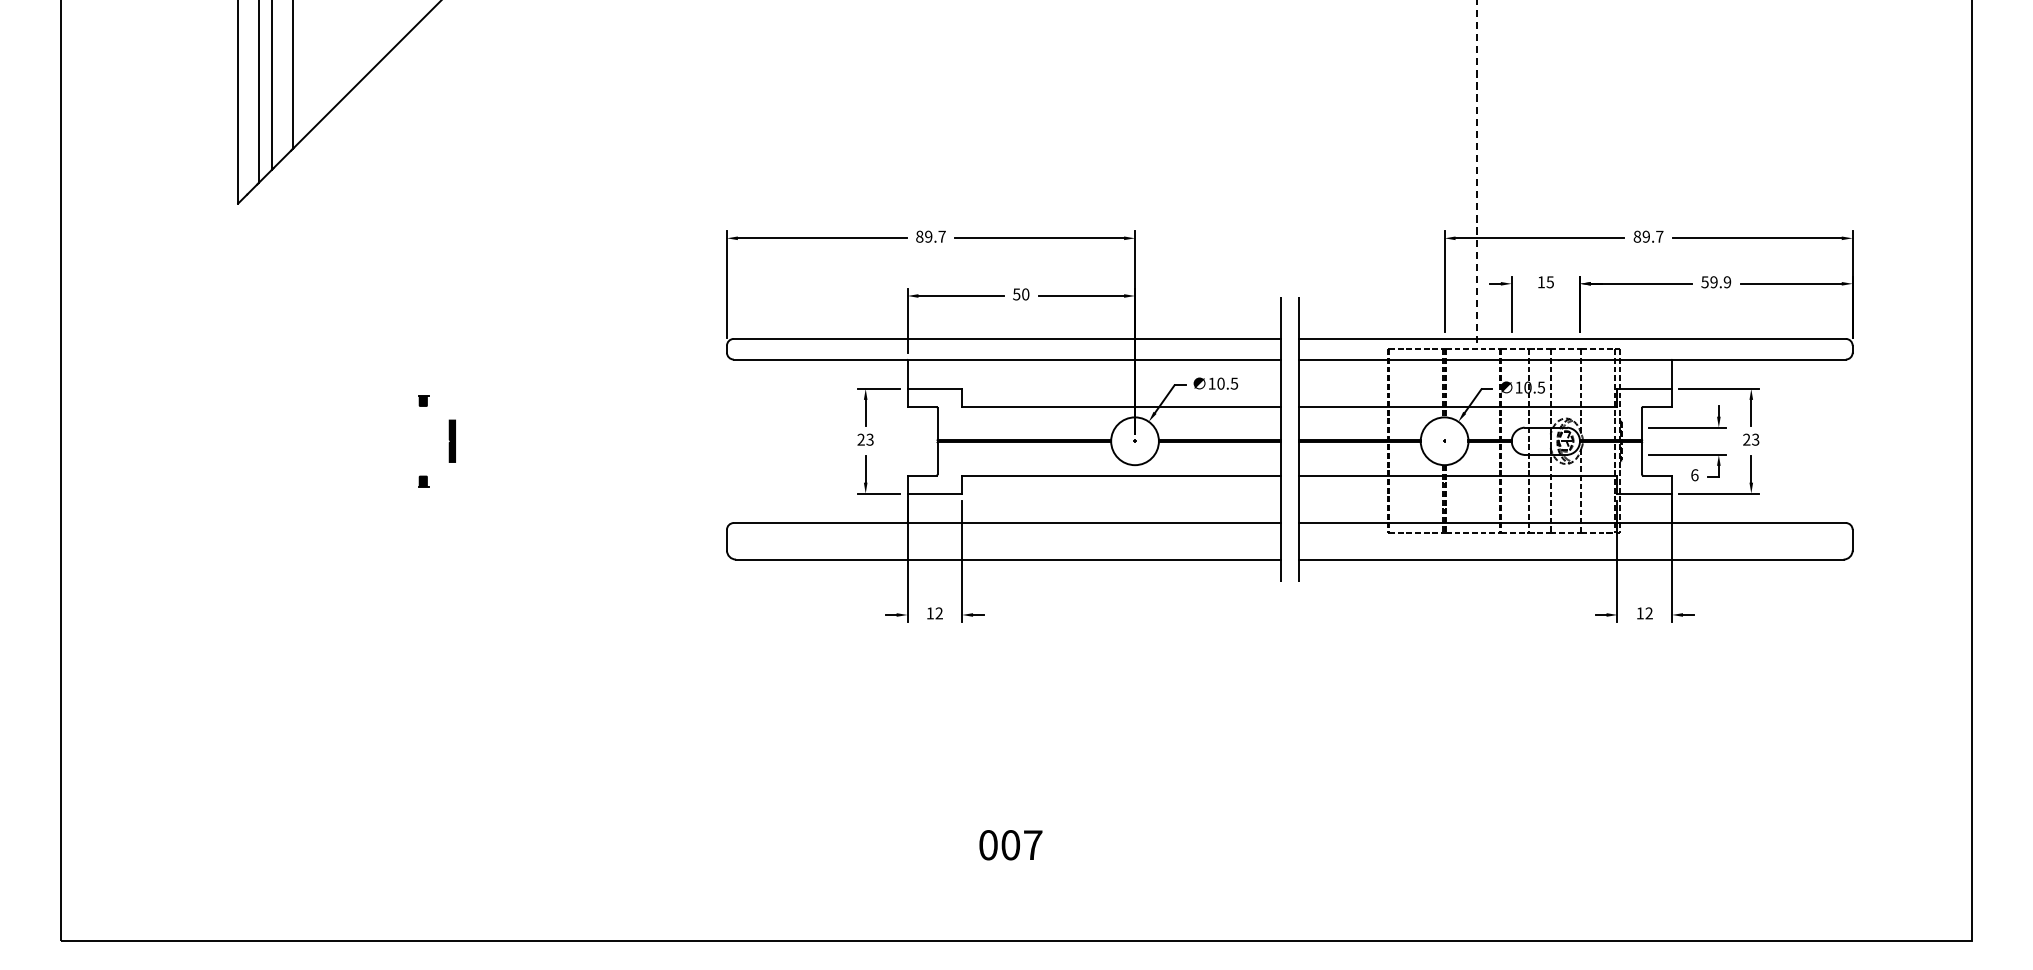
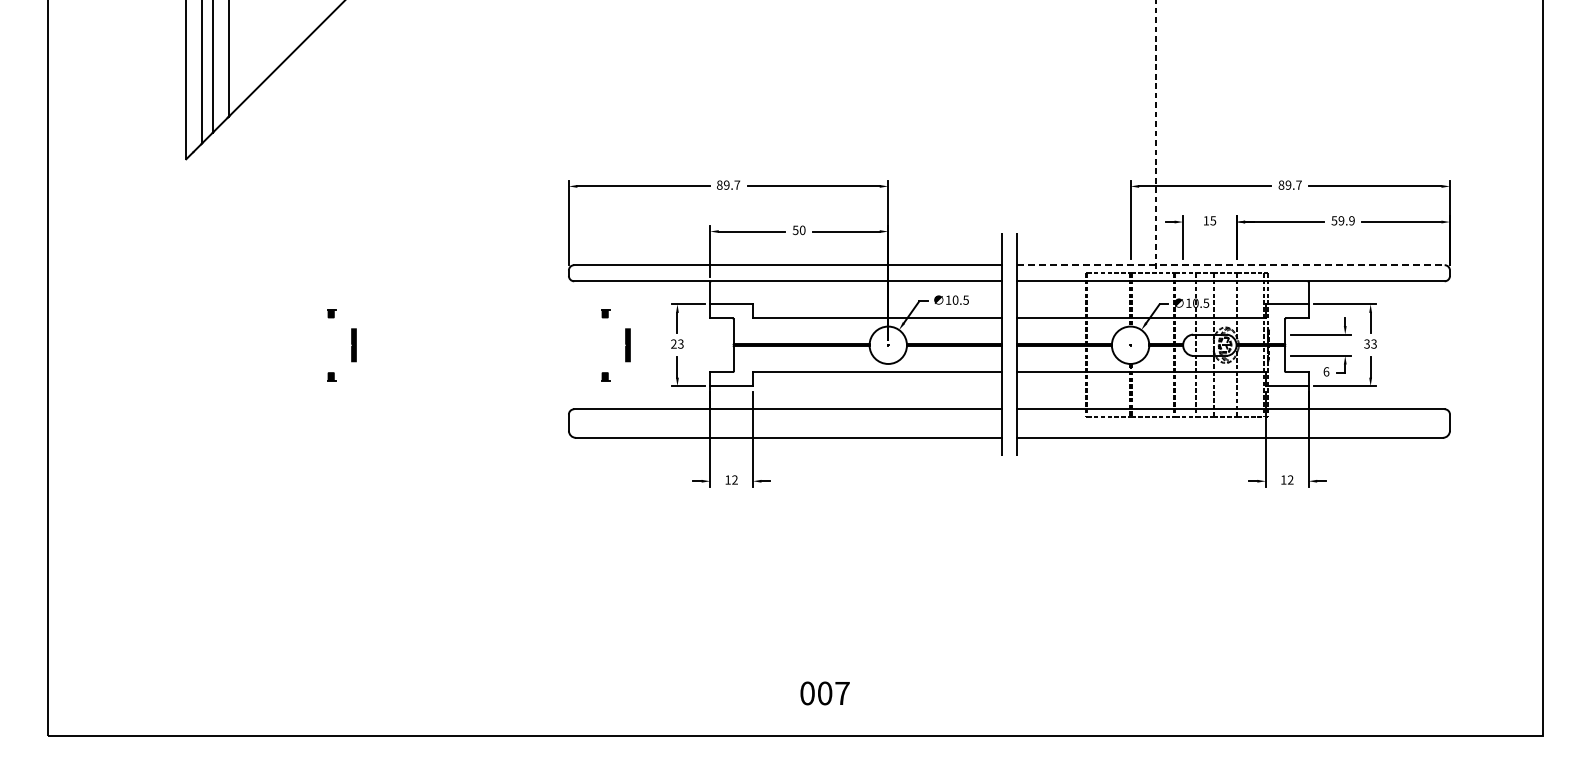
line: (1573, 339) -> (1231, 265), solid -> dashed
text: (1746, 440) -> (1366, 344), 23 -> 33
part: (799, 441) -> (625, 345), added
text: (1010, 845) -> (824, 693), moved

